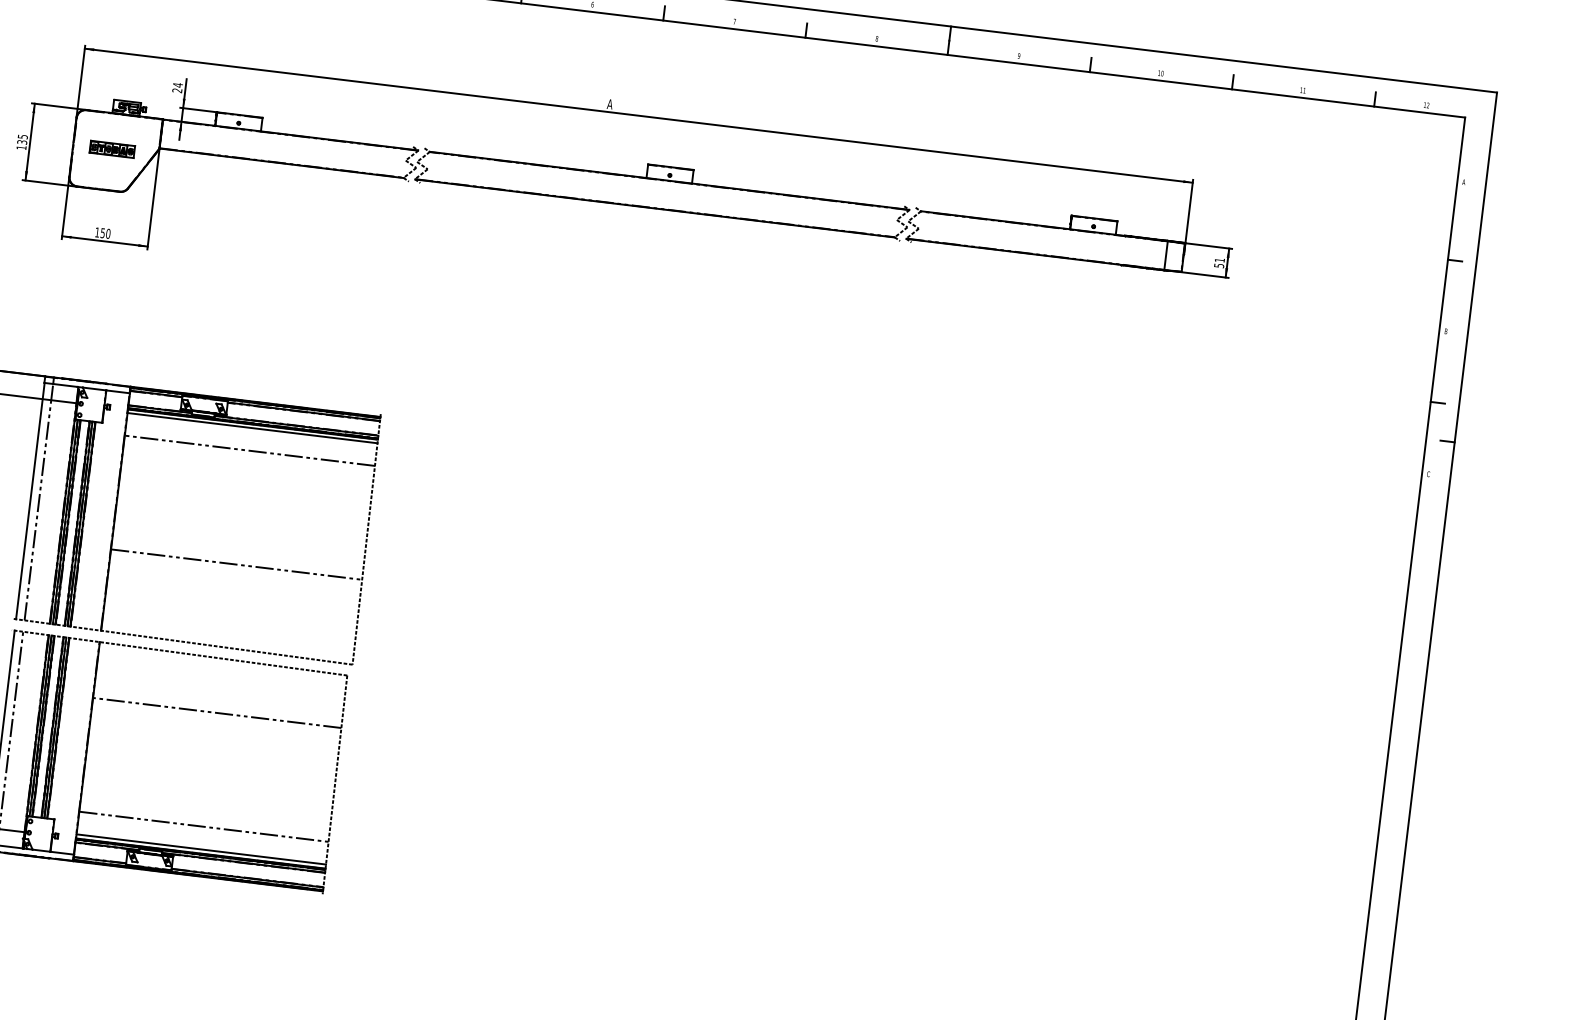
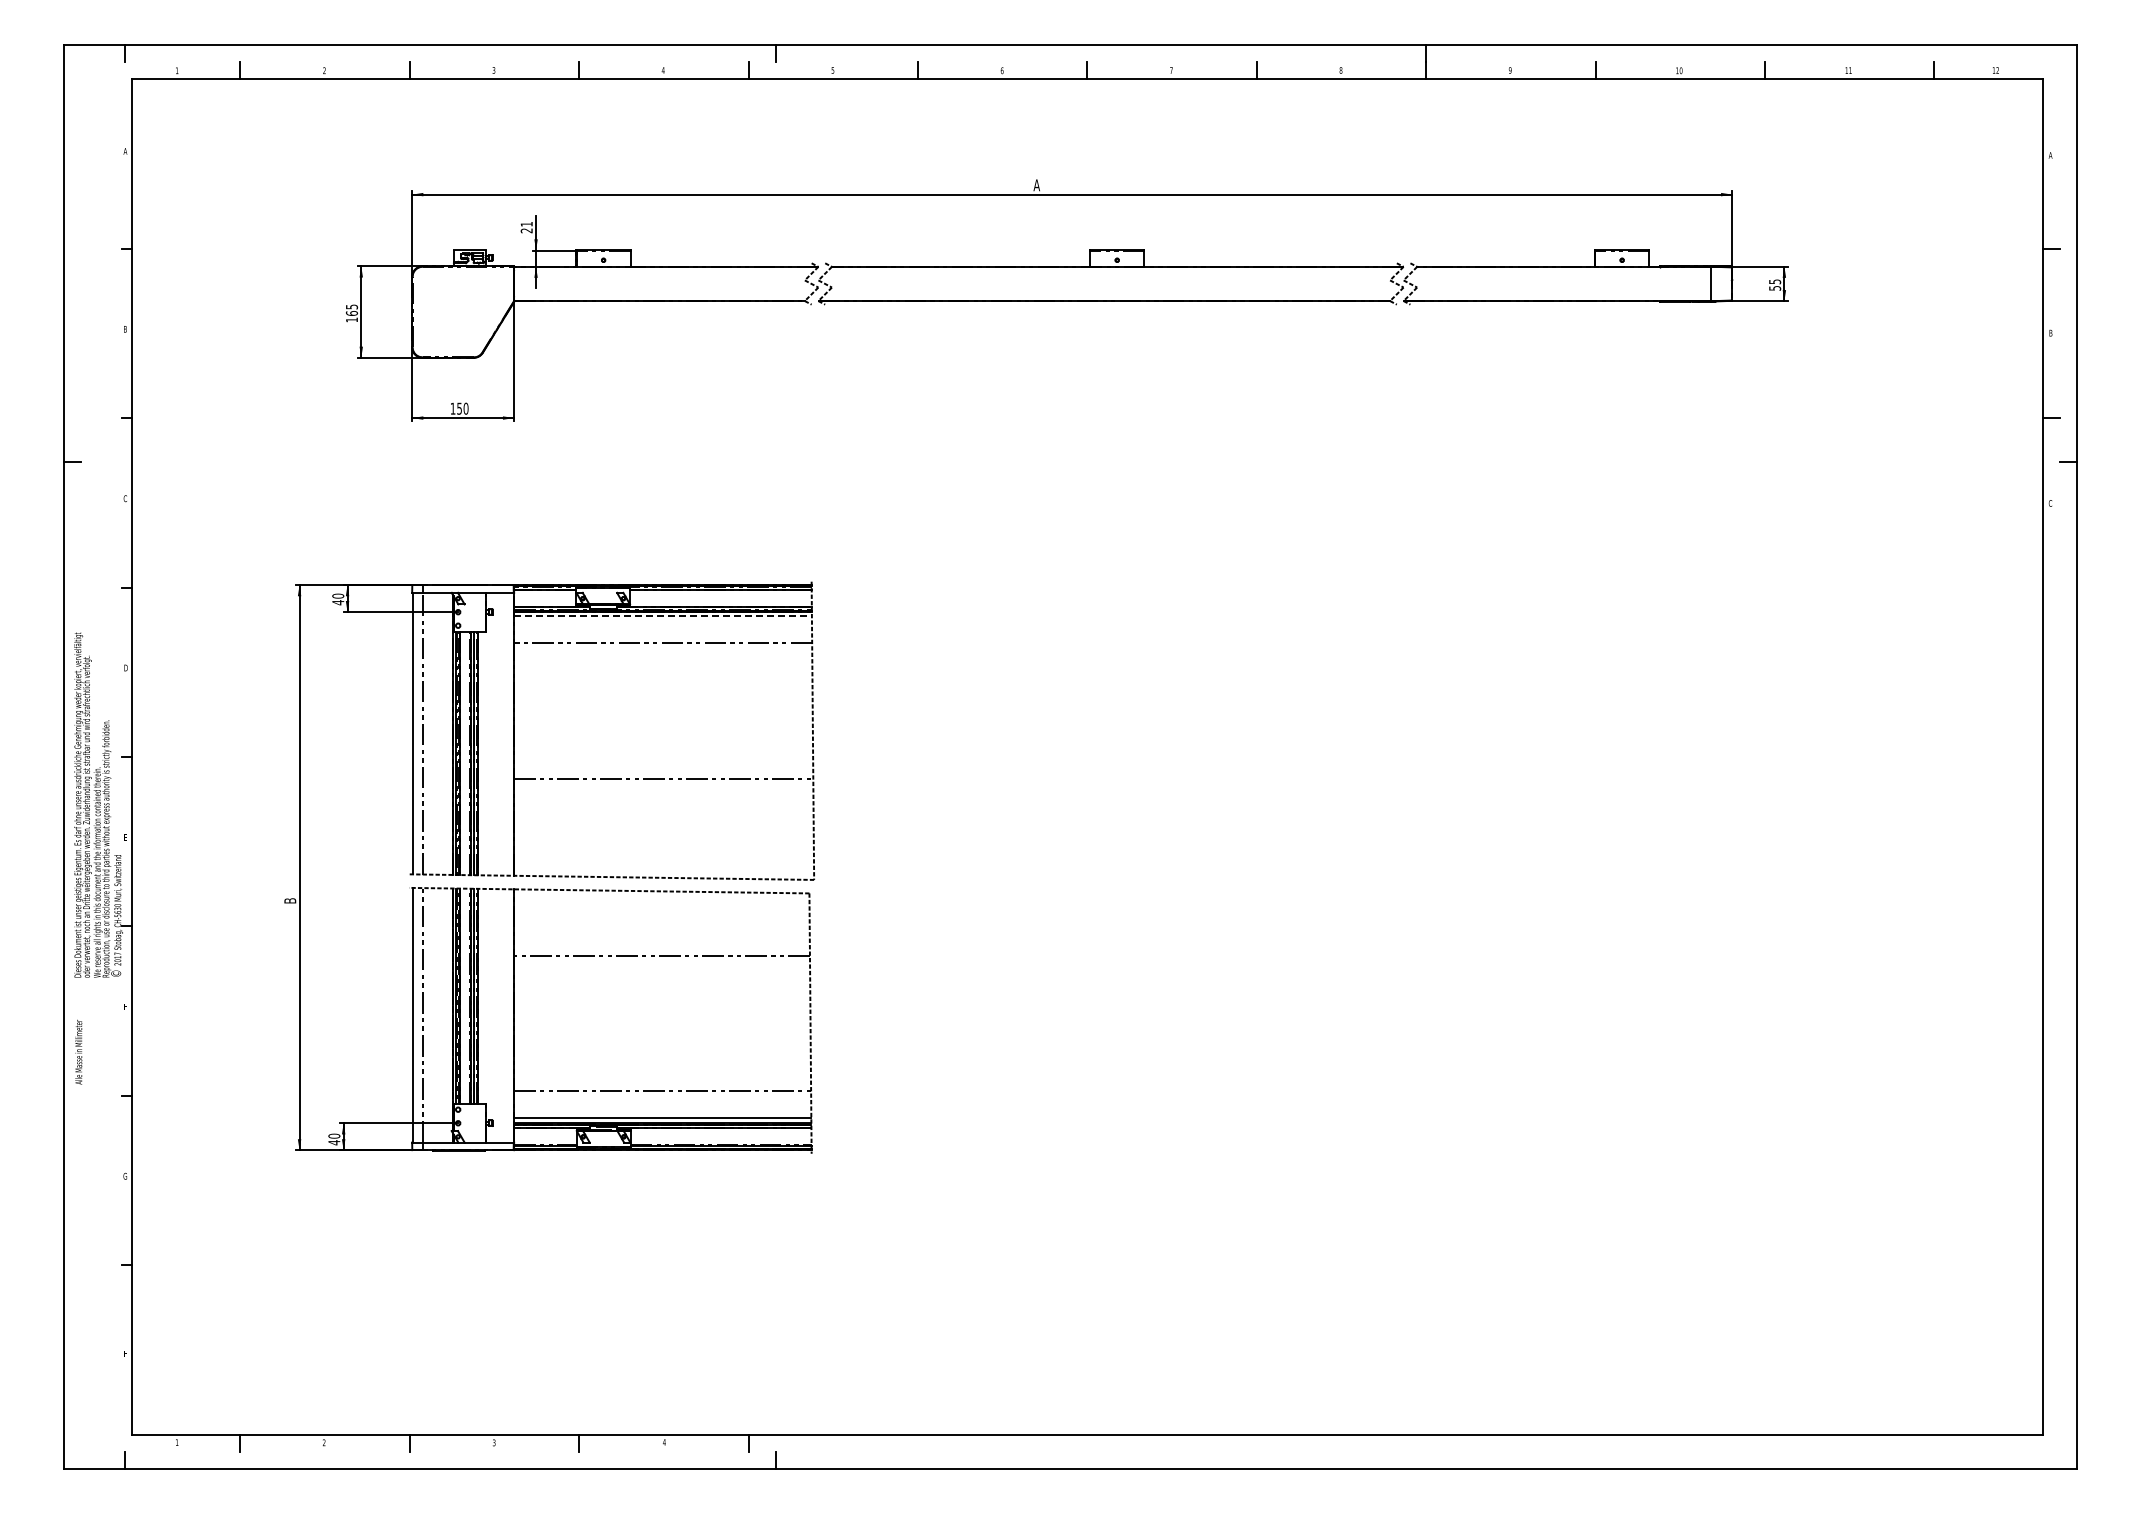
text: (177, 84) -> (526, 223), 24 -> 21
text: (21, 142) -> (351, 313), 135 -> 165
part: (112, 148) -> (458, 308), removed
text: (1220, 260) -> (1775, 281), 51 -> 55
line: (252, 428) -> (663, 616), solid -> dashed

